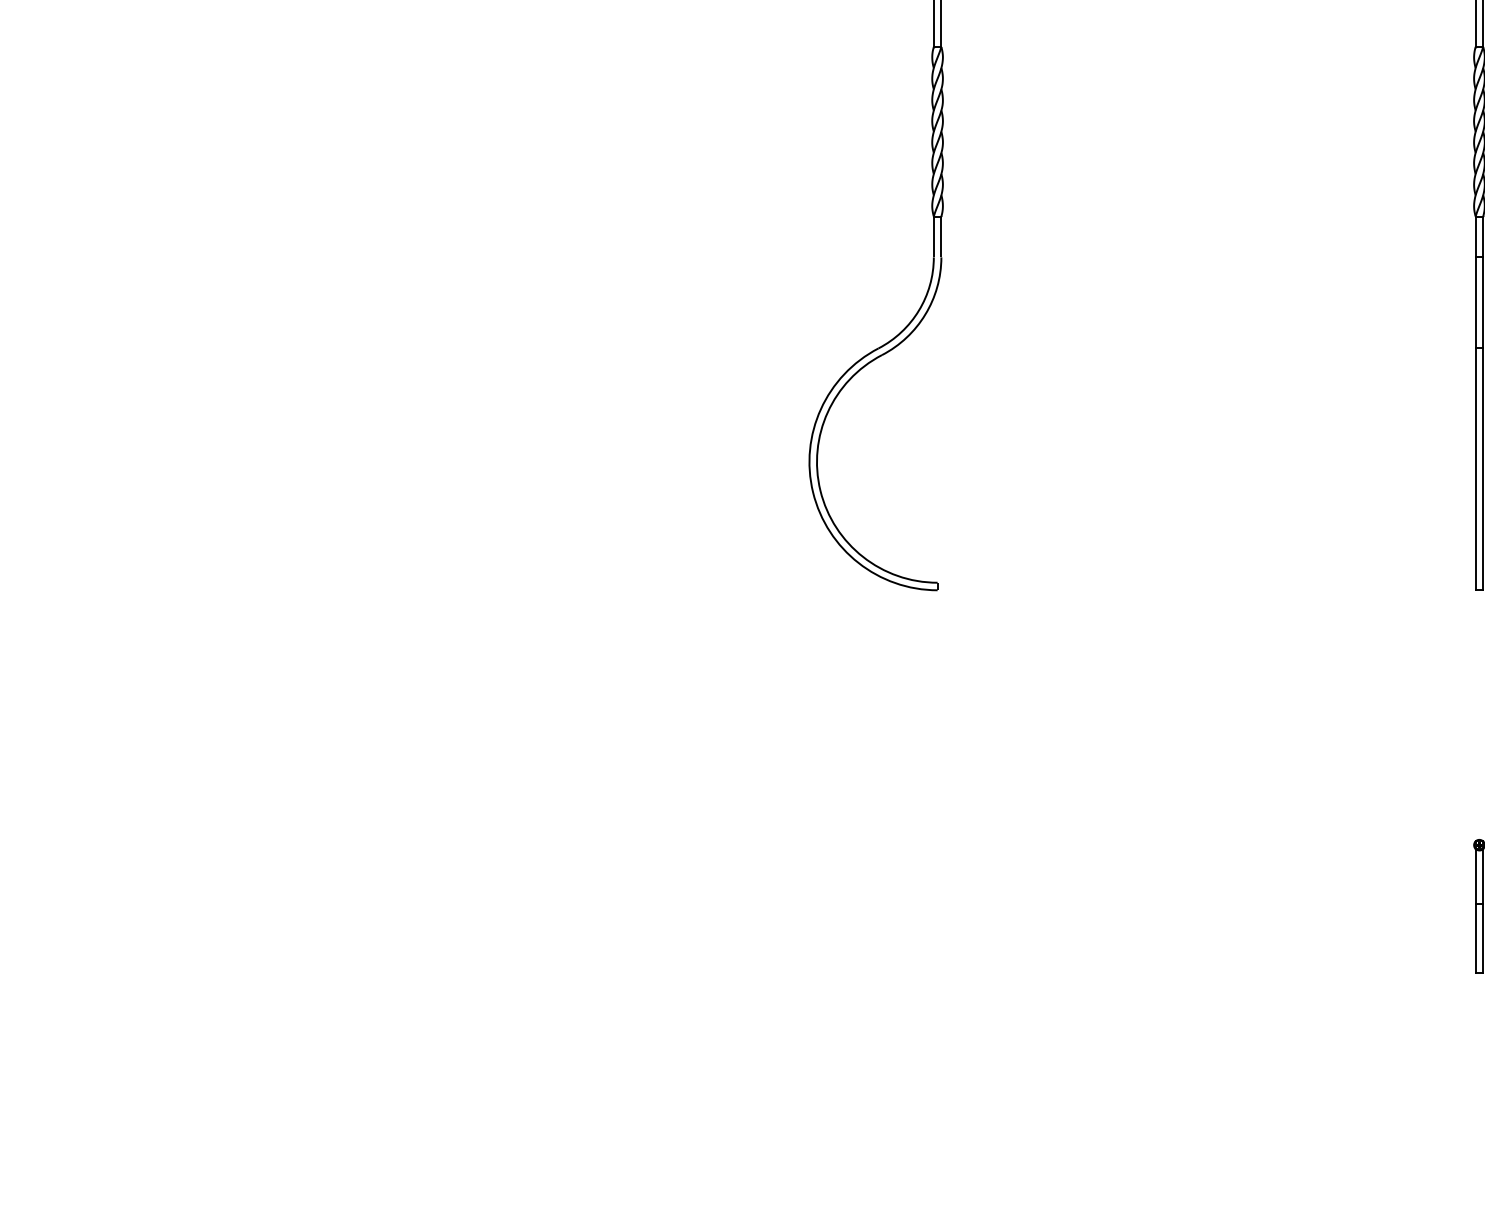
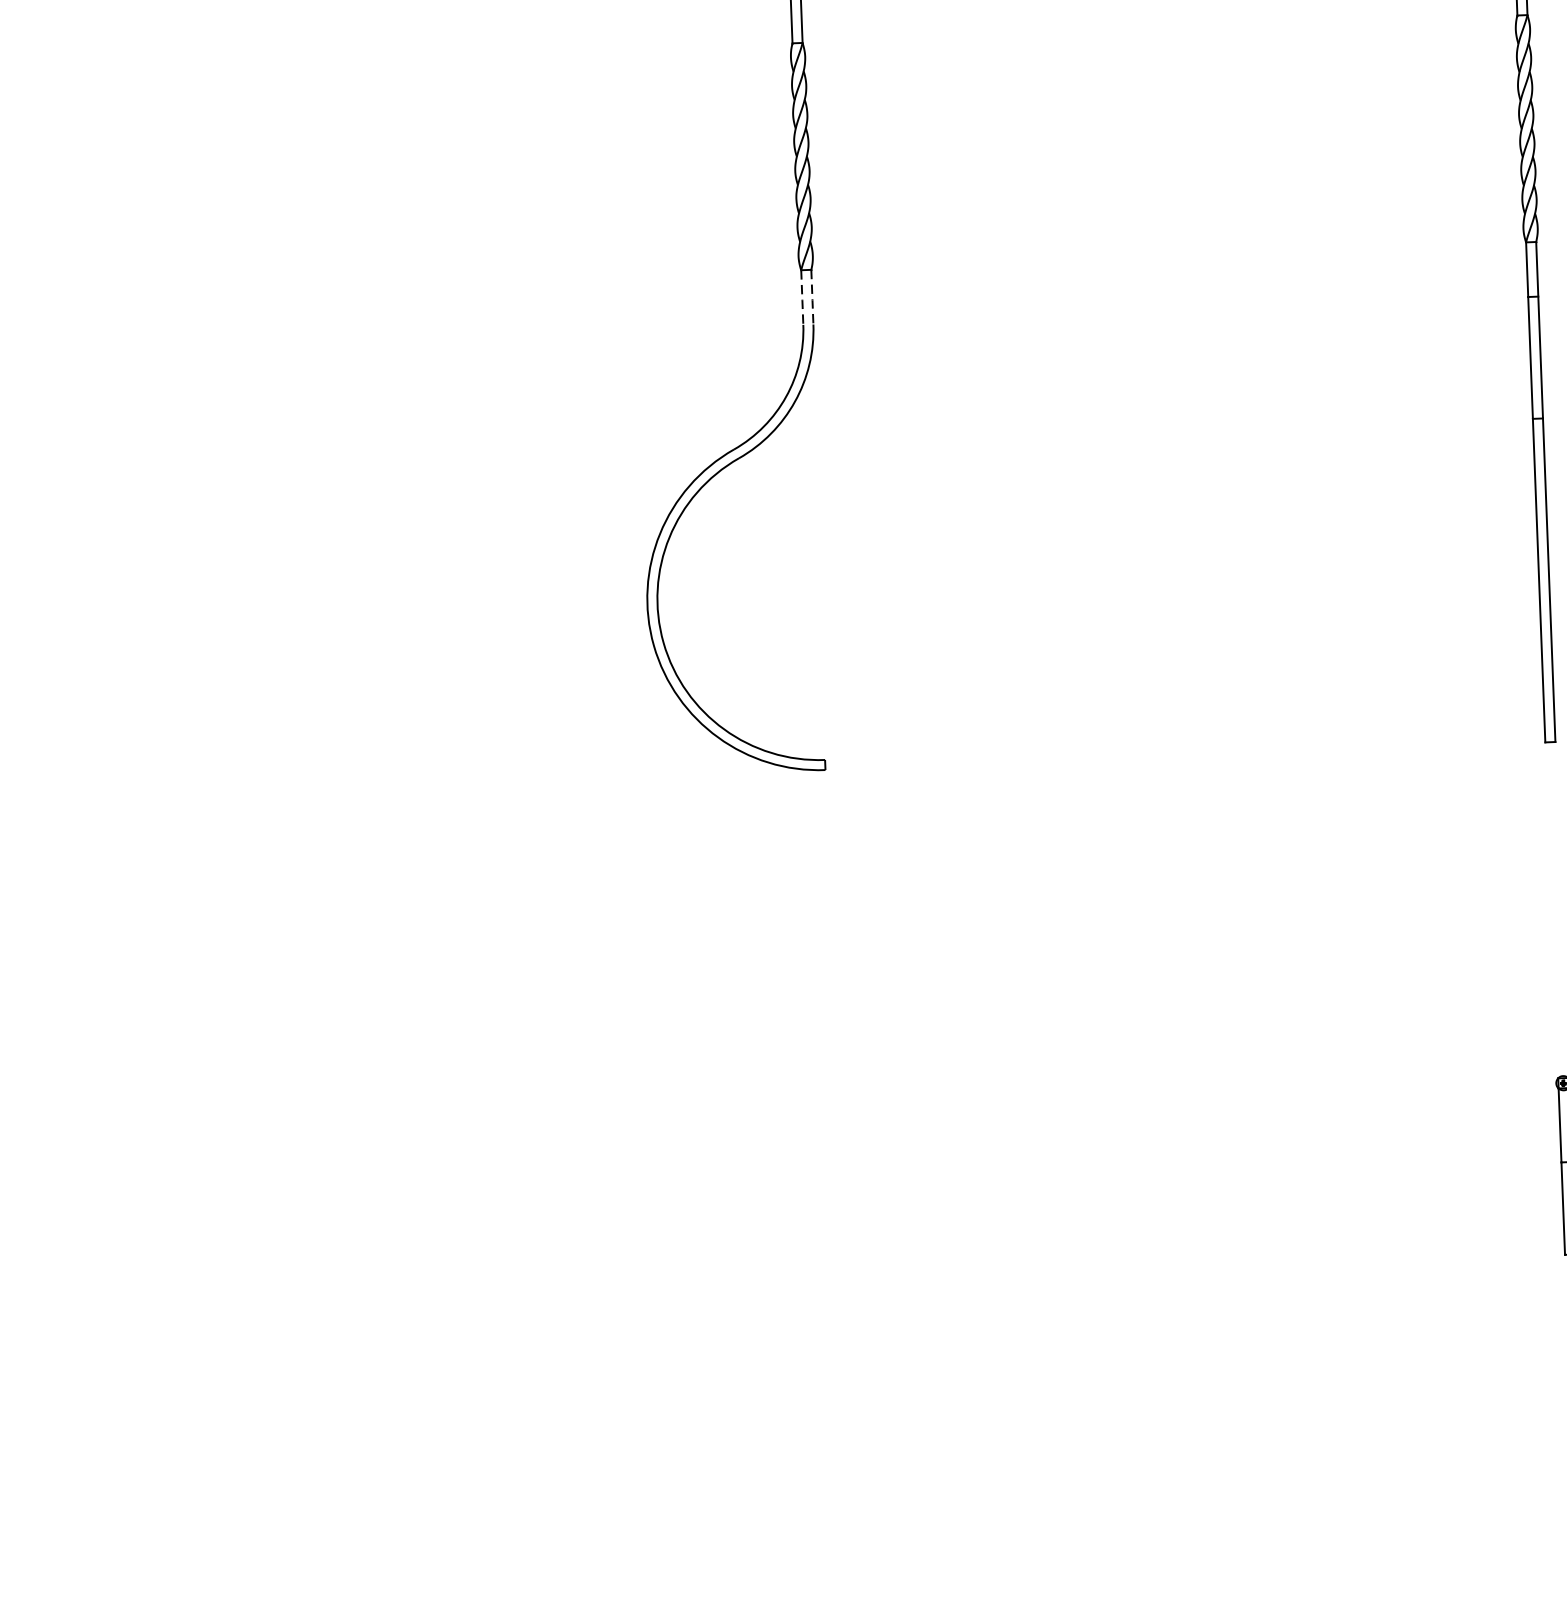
line: (933, 237) -> (801, 298), solid -> dashed
line: (941, 237) -> (812, 297), solid -> dashed

